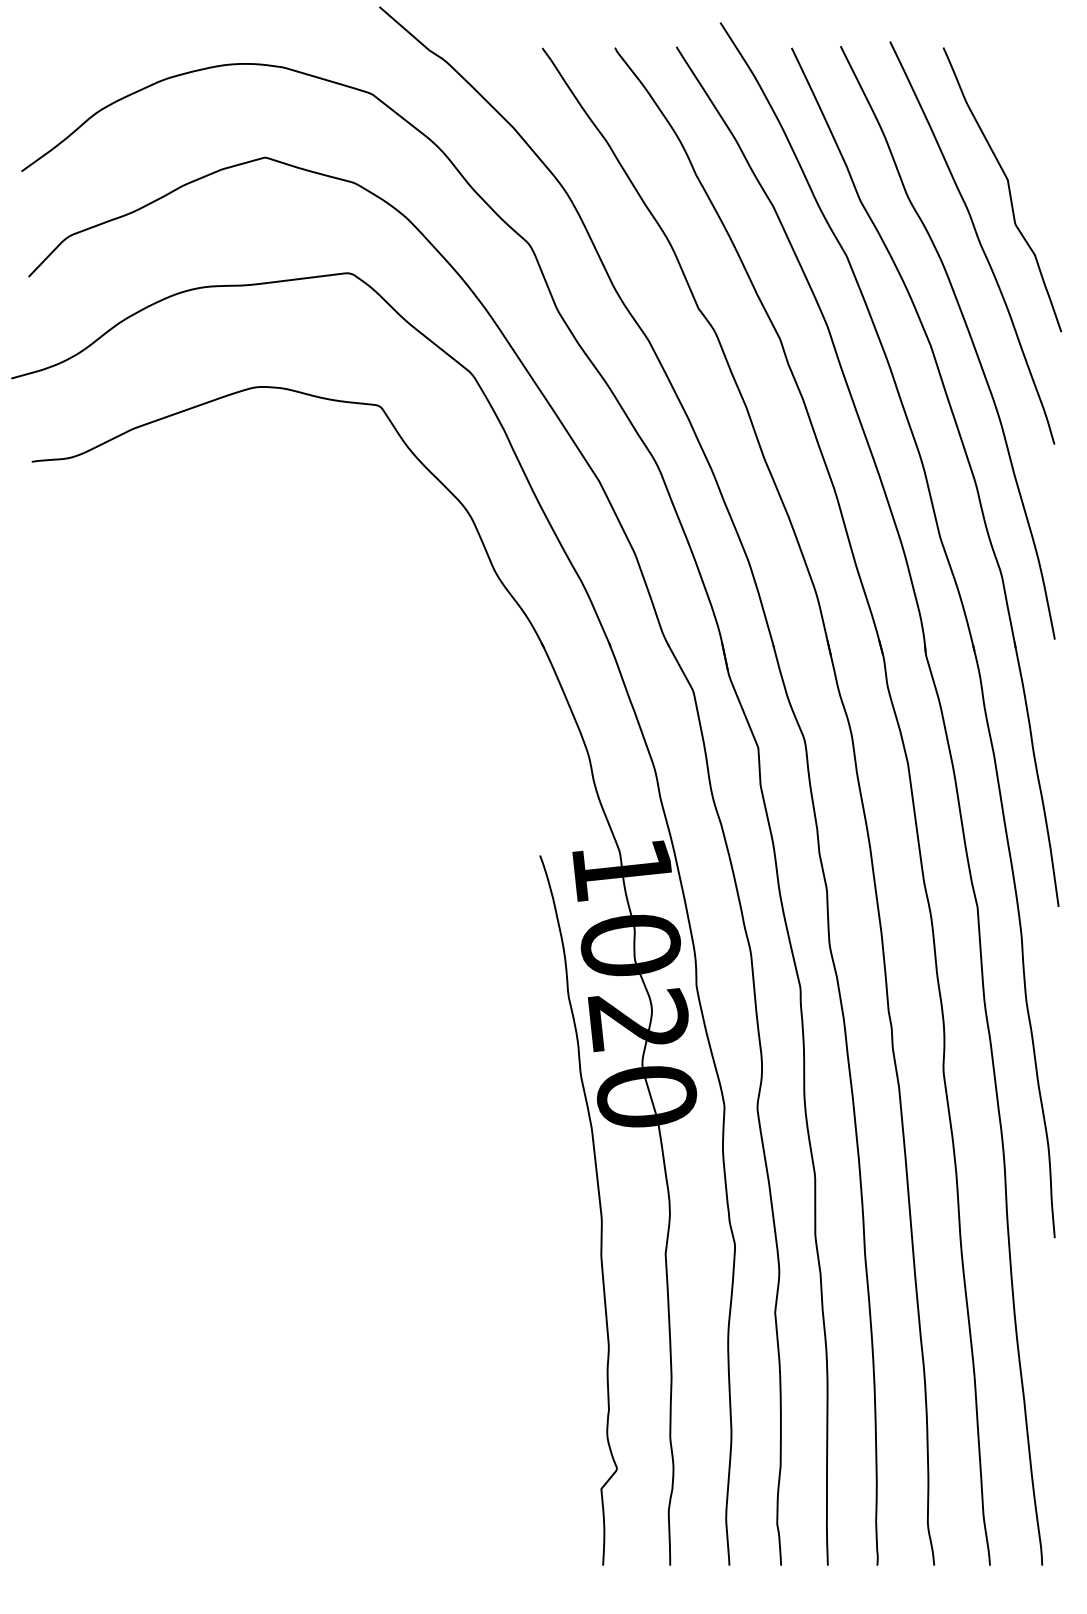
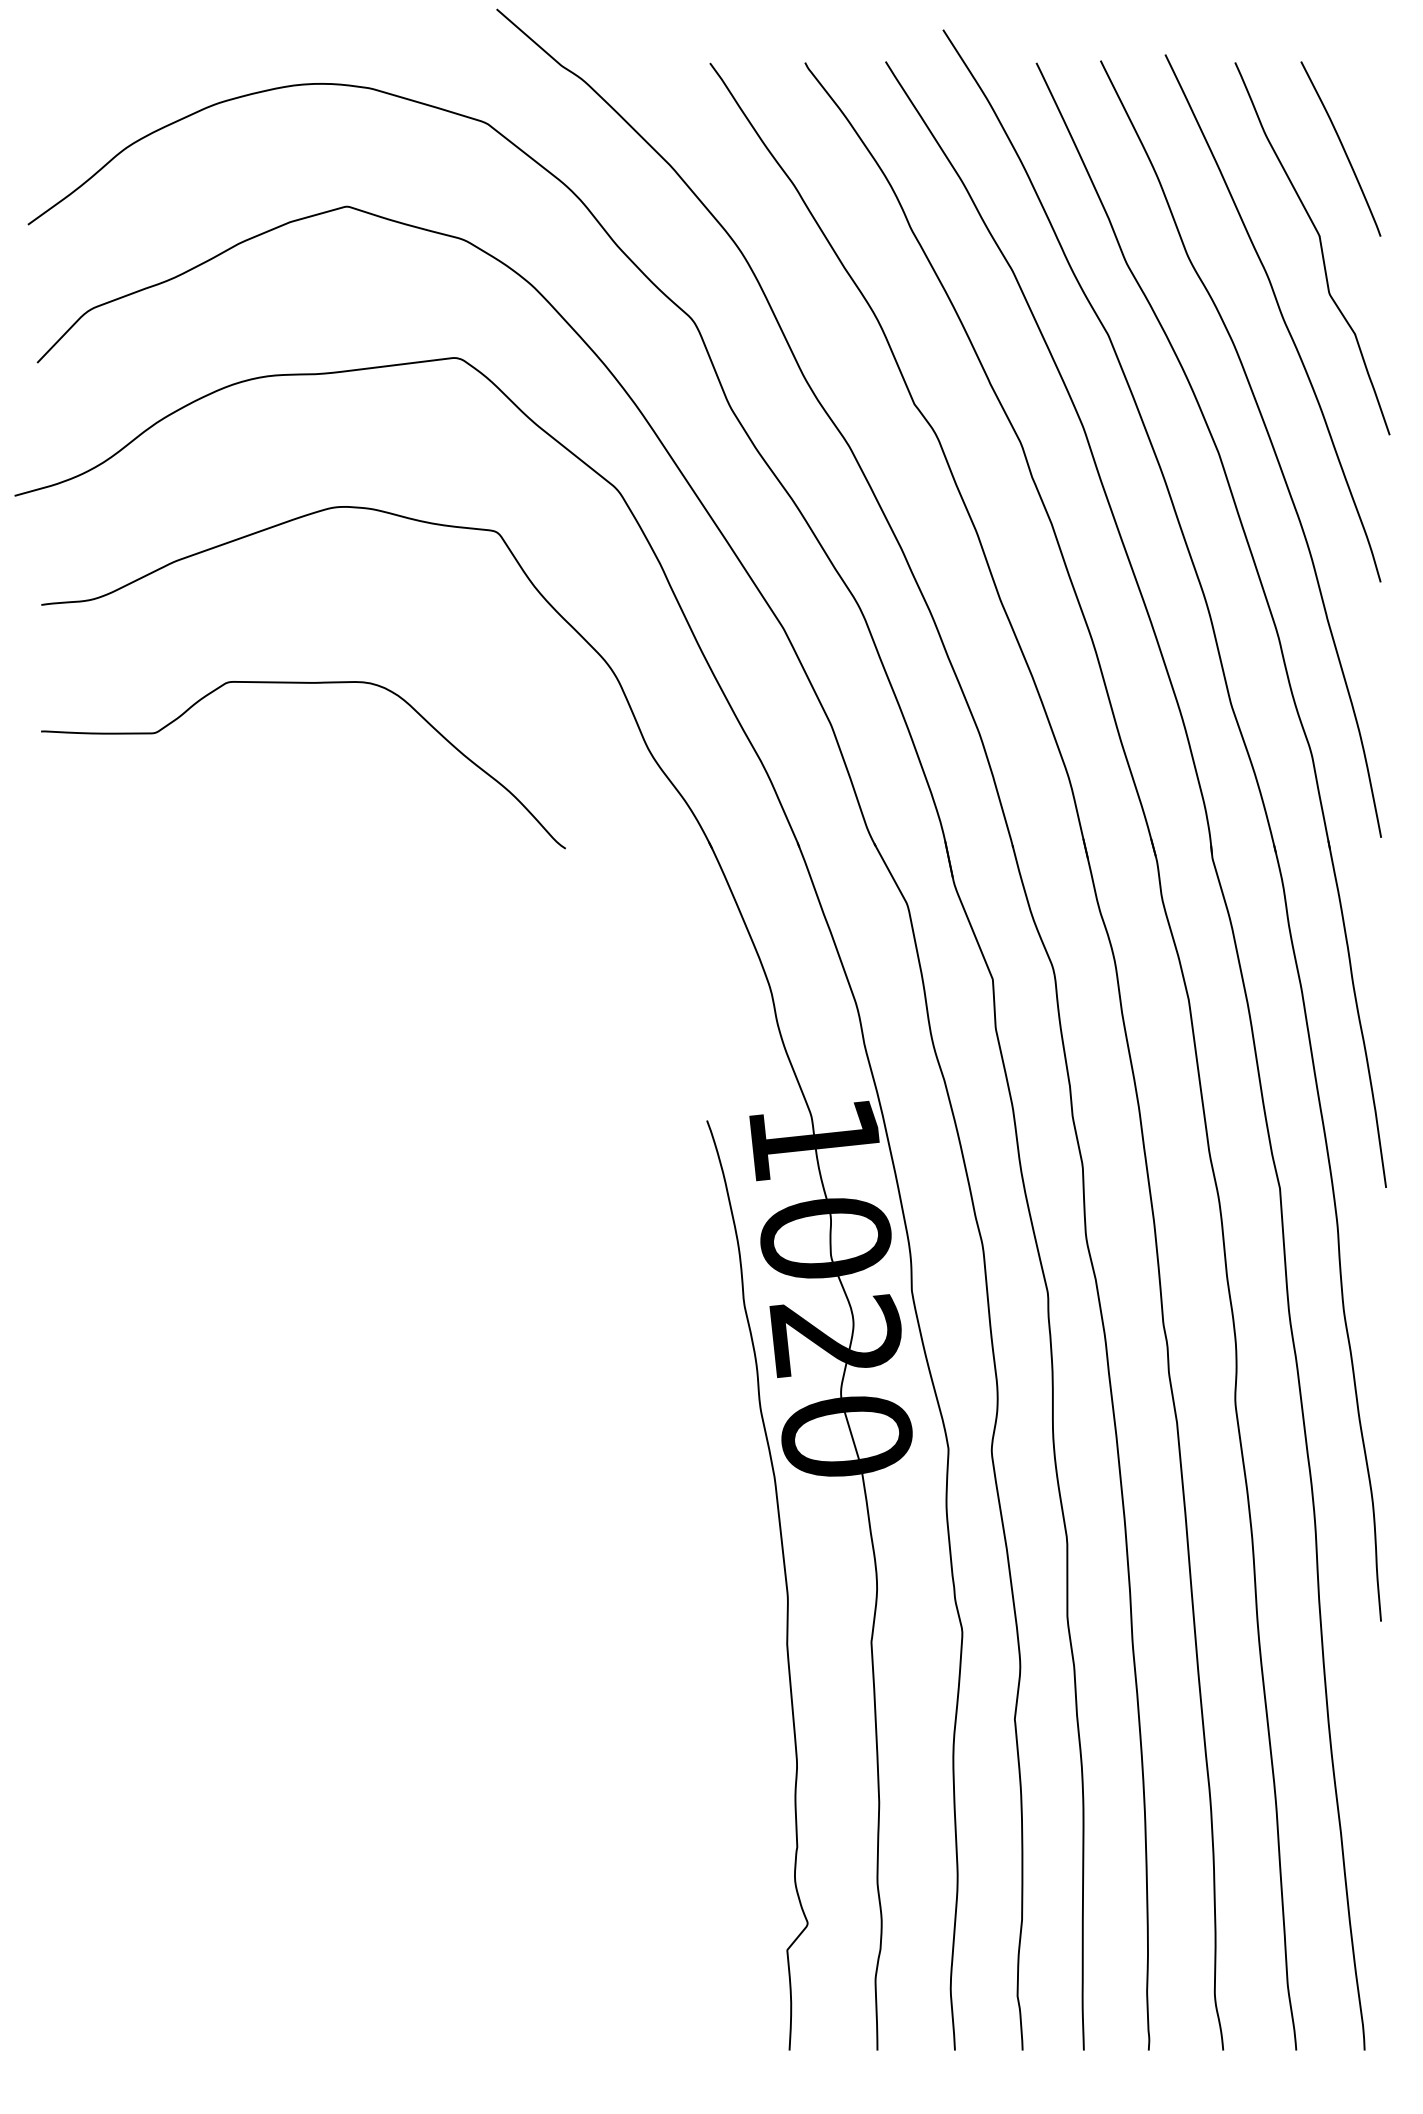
curve: (1025, 113) -> (1342, 148), added
curve: (231, 521) -> (303, 683), added

